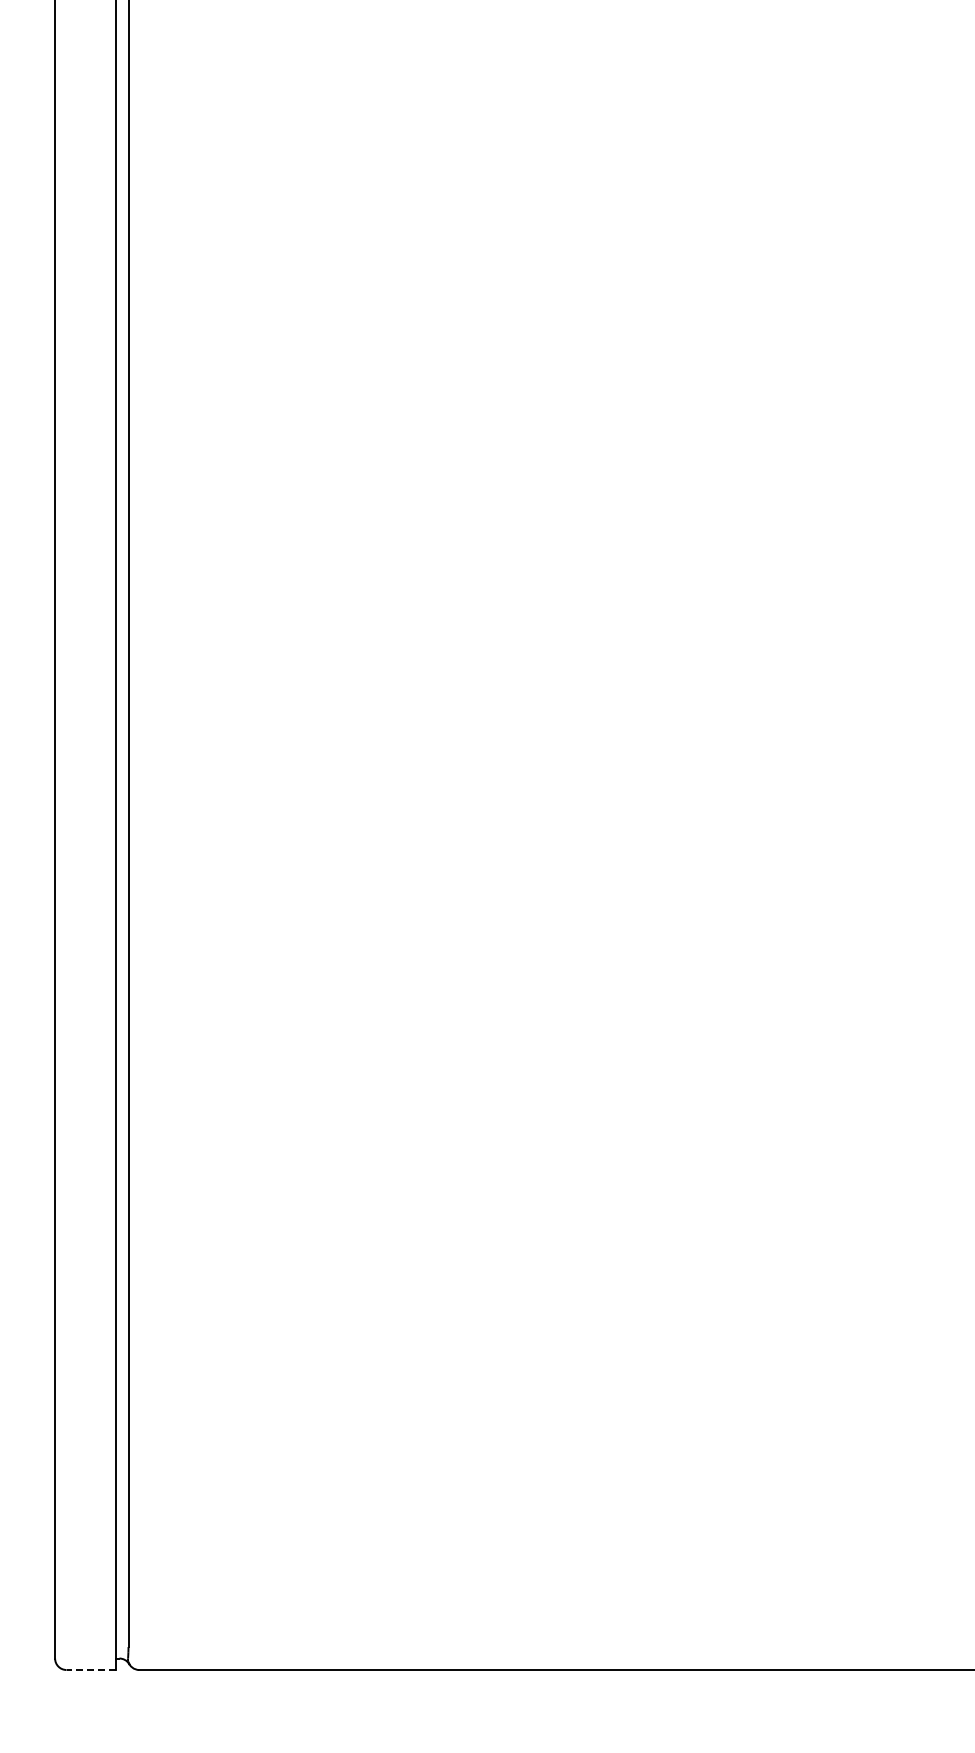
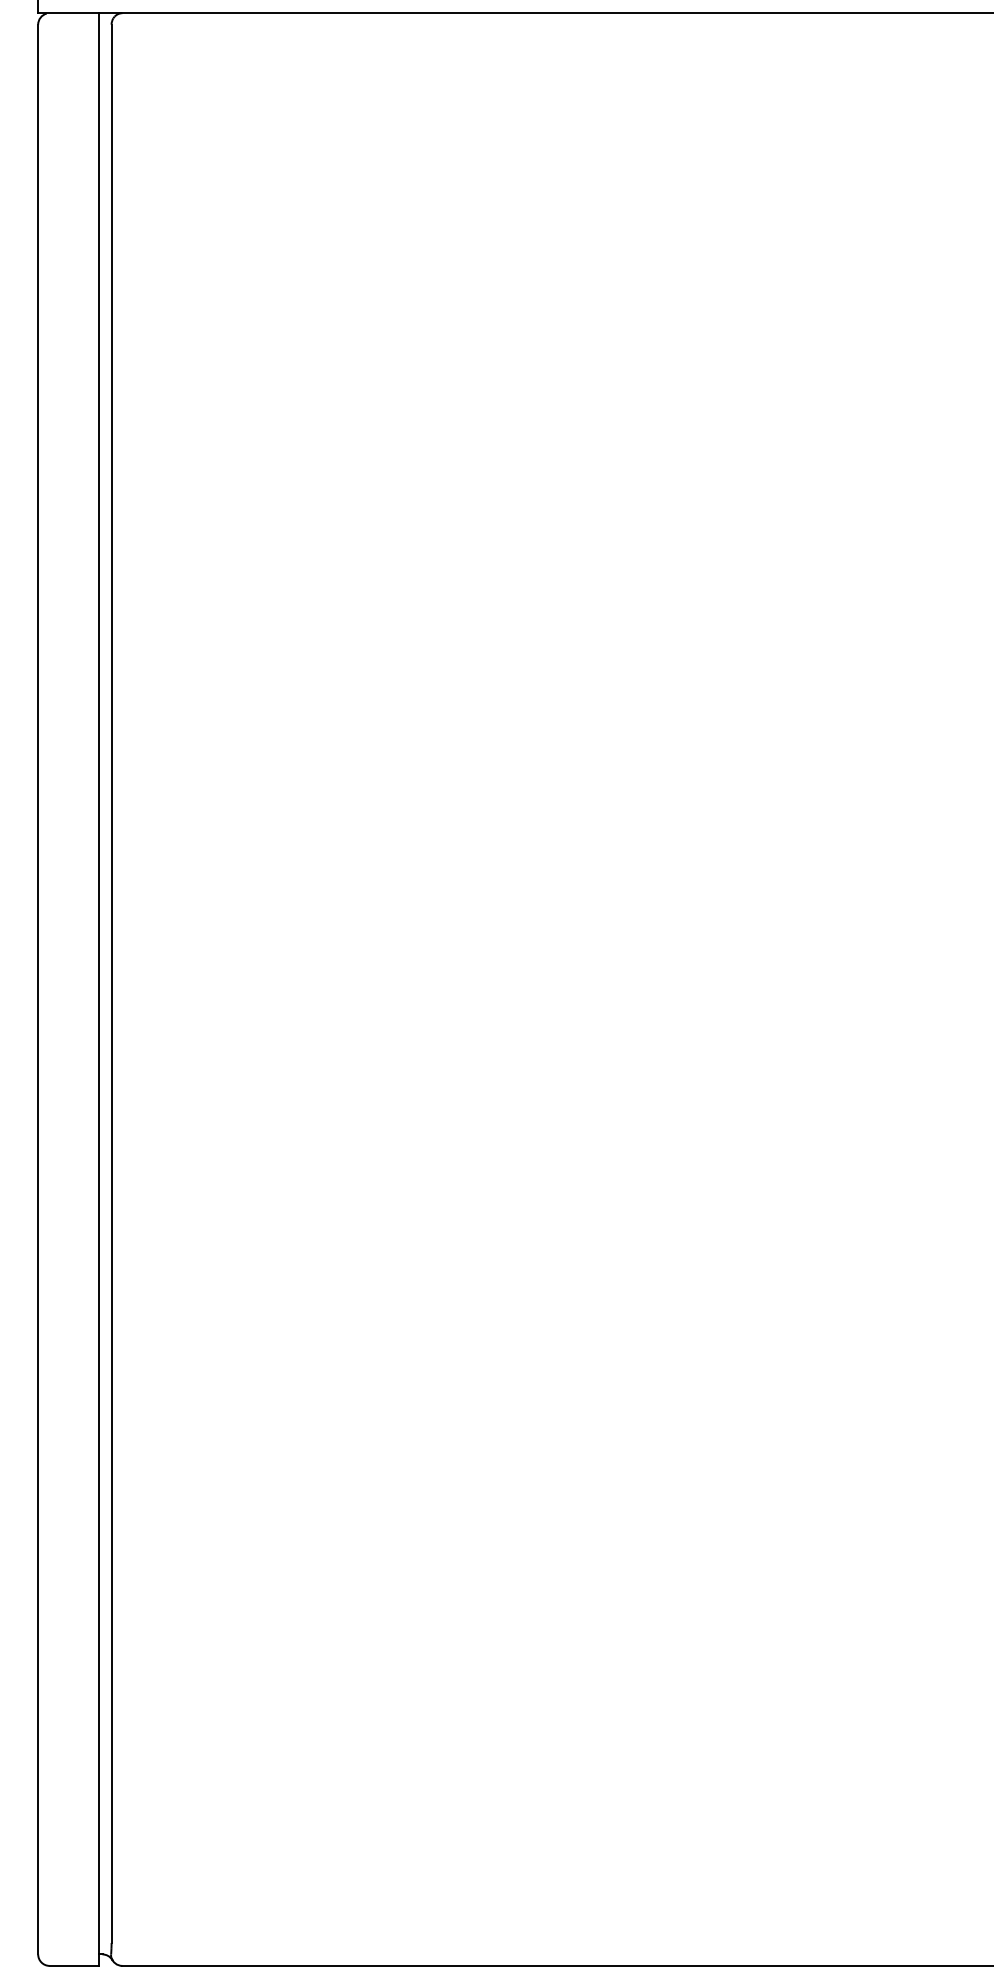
line: (91, 1669) -> (74, 1965), dashed -> solid

